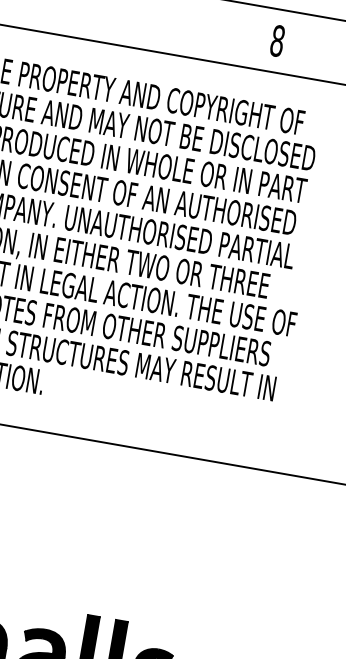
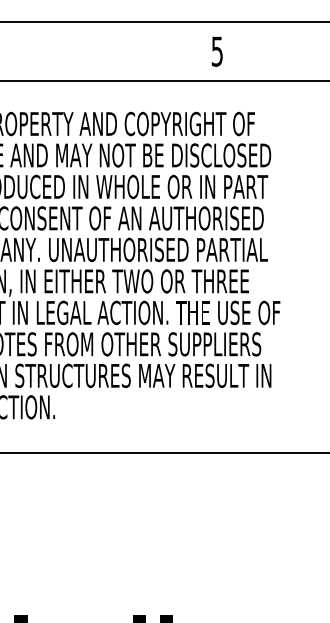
text: (277, 40) -> (217, 51), 8 -> 5

